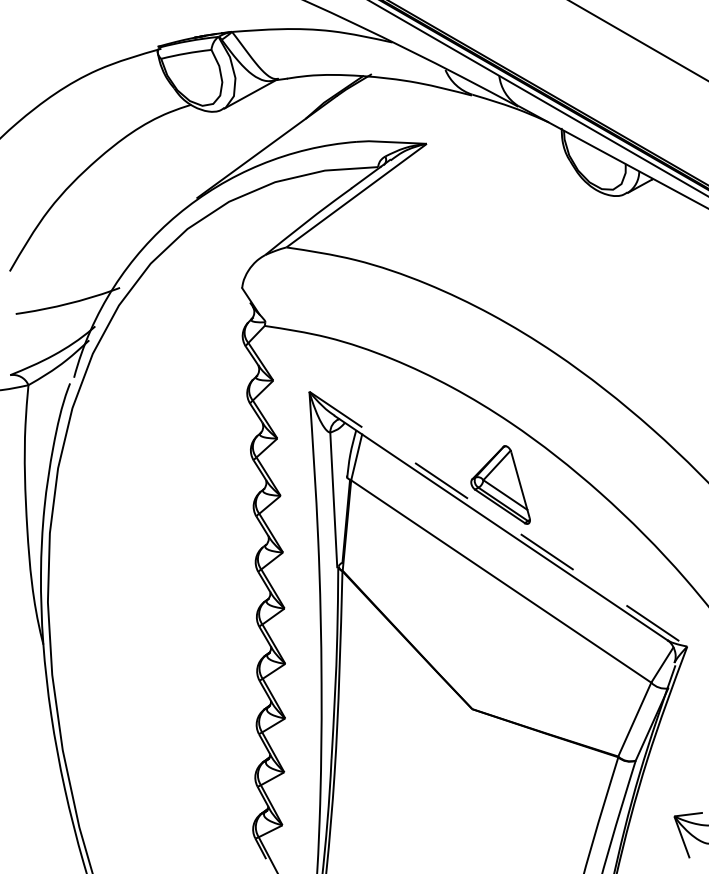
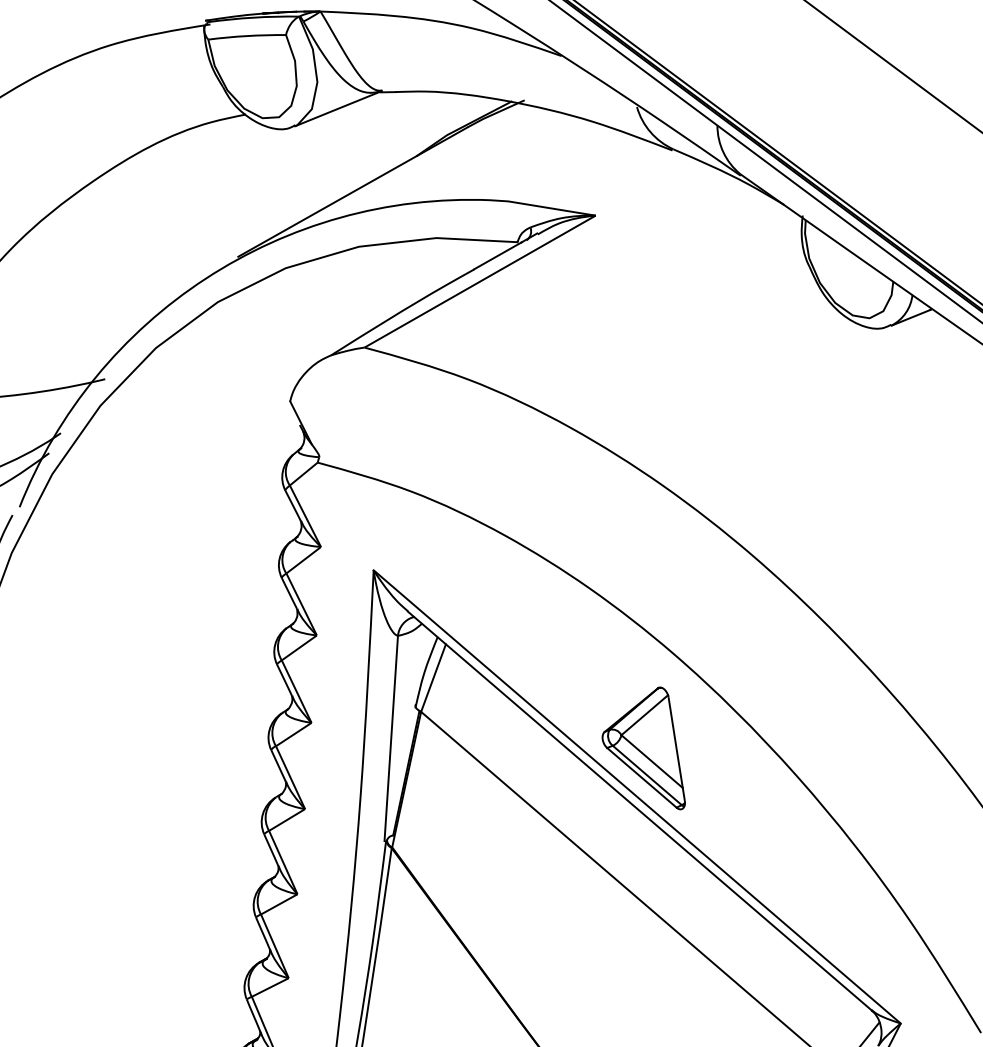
line: (498, 519) -> (637, 797), dashed -> solid

